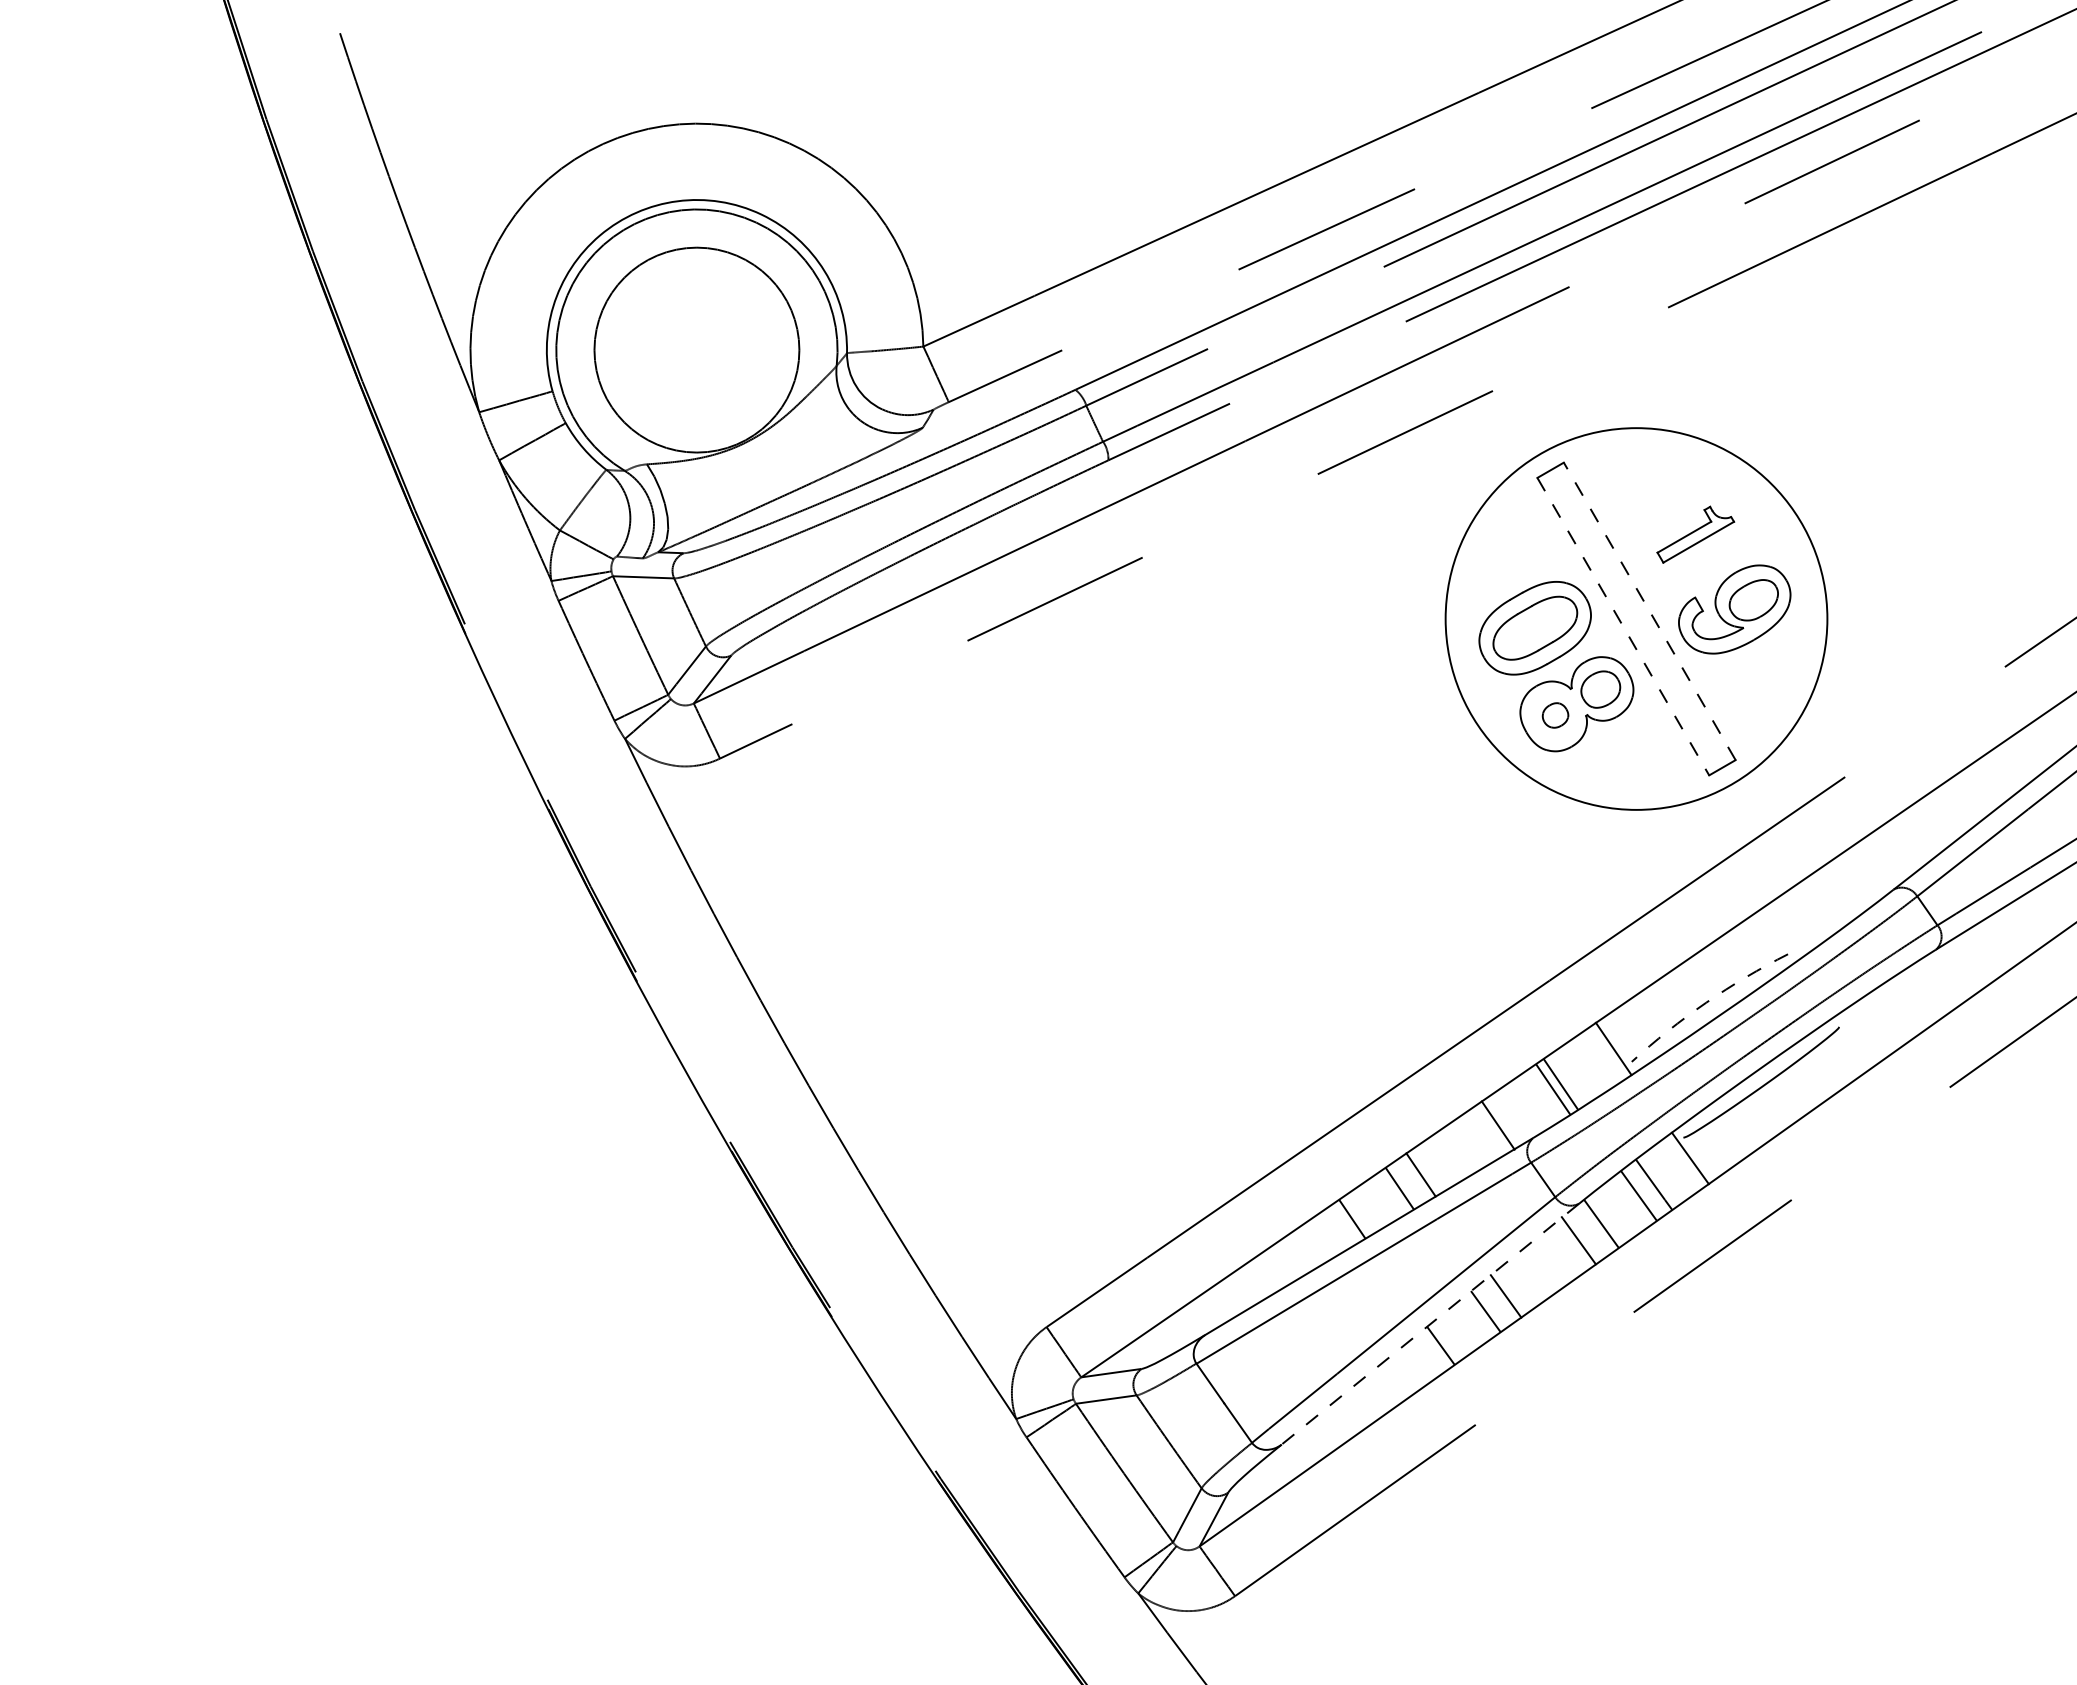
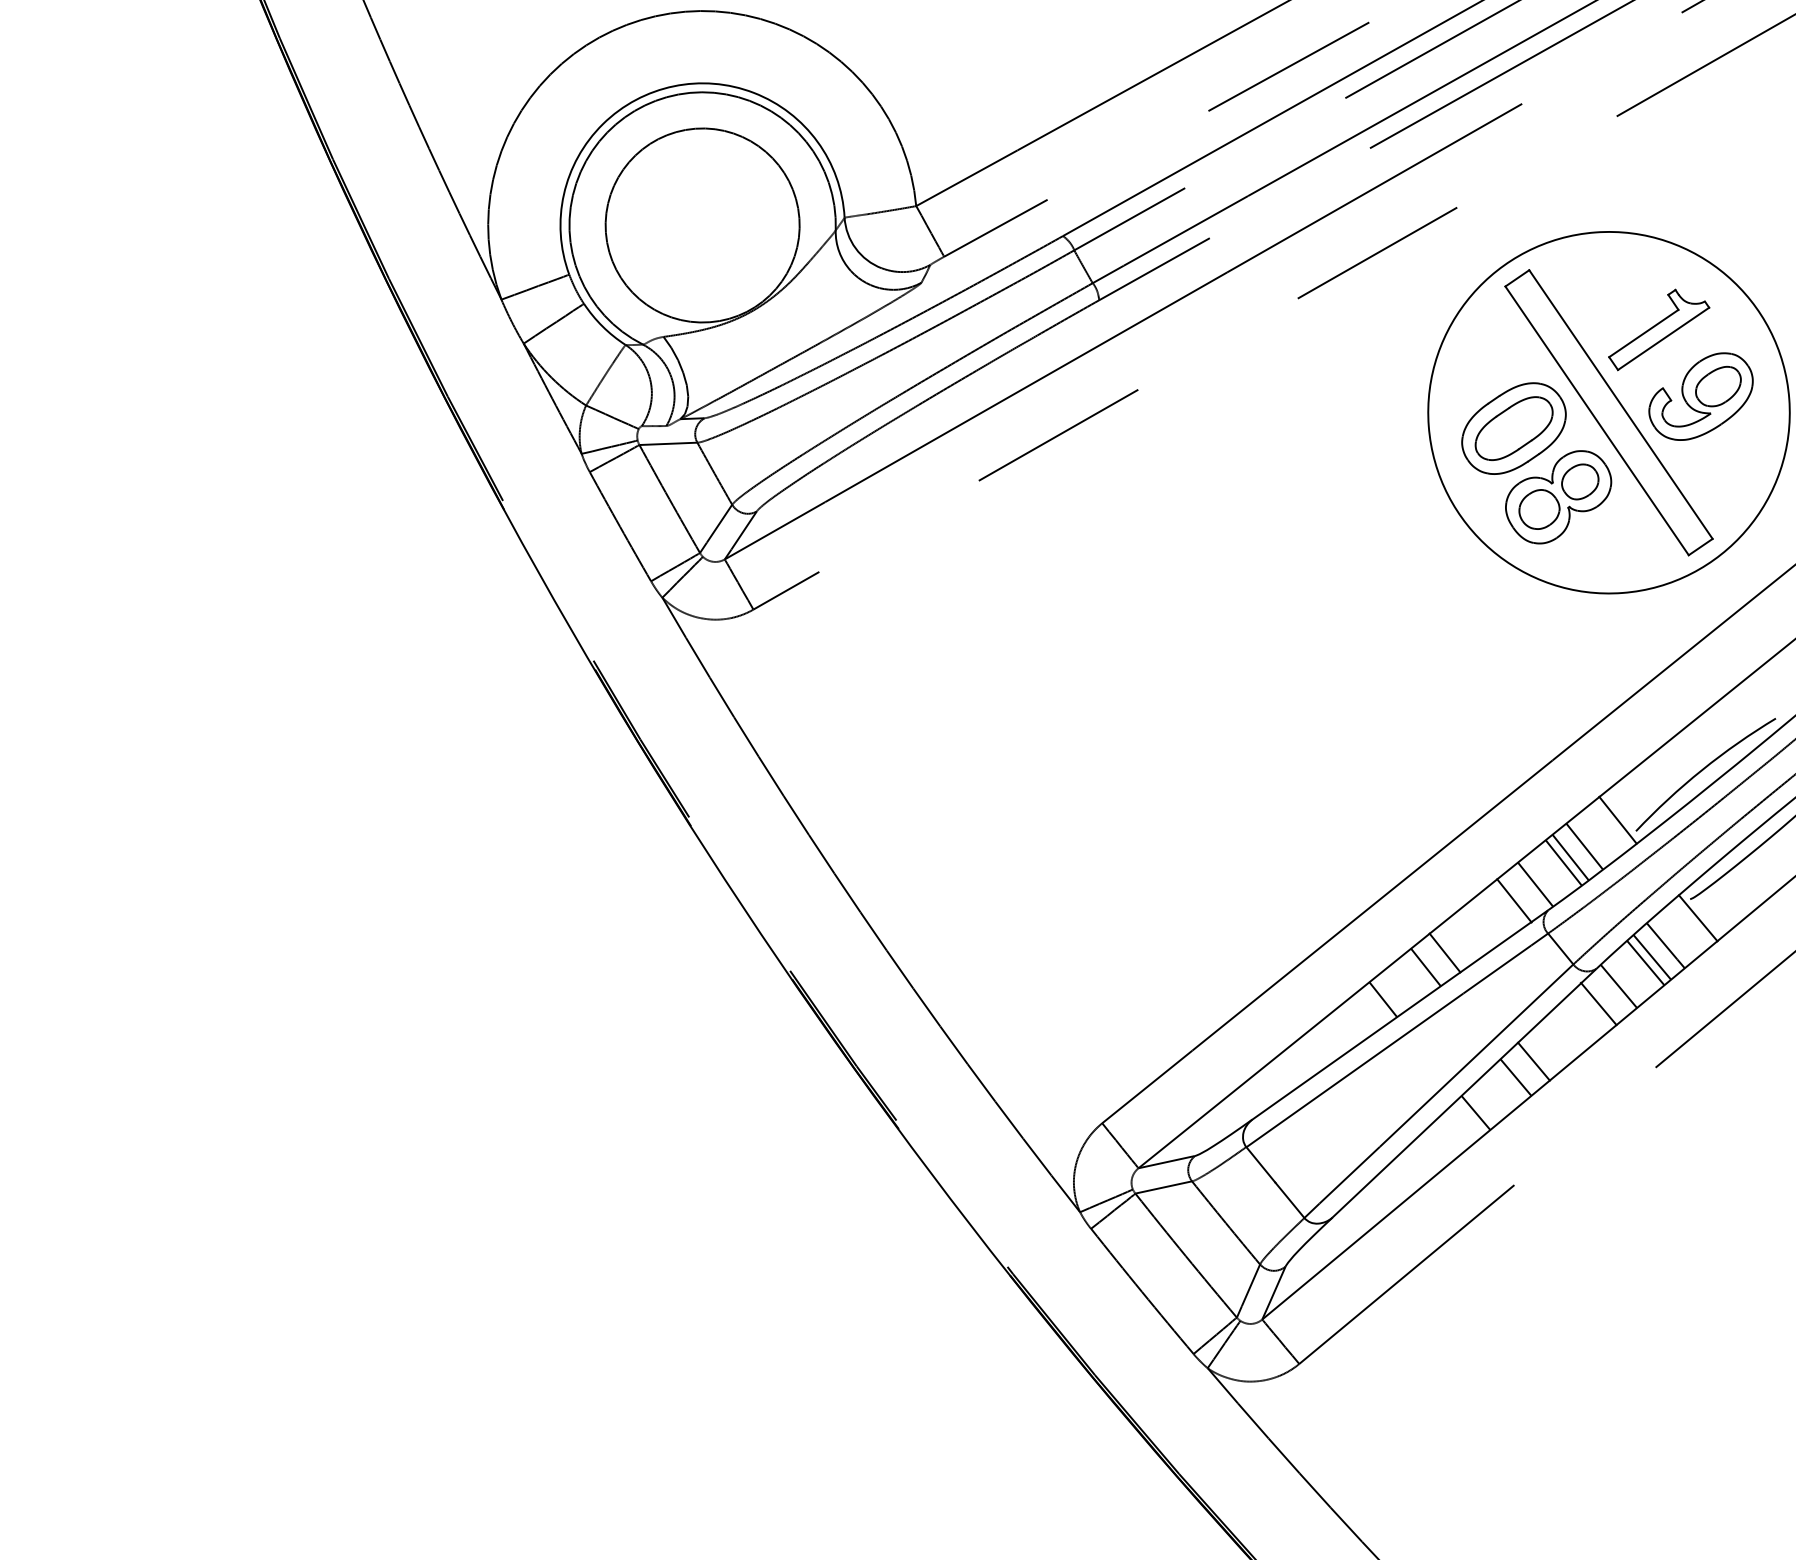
part: (1695, 534) -> (1658, 328), size x1.43
line: (1649, 611) -> (1620, 404), dashed -> solid
line: (1623, 626) -> (1597, 420), dashed -> solid
part: (1555, 715) -> (1539, 509), size x1.67
arc: (1706, 1002) -> (1702, 769), dashed -> solid
line: (1576, 1073) -> (1584, 846), added
line: (1521, 1109) -> (1535, 884), added
line: (1631, 1201) -> (1645, 963), added
line: (1431, 1323) -> (1465, 1092), dashed -> solid

